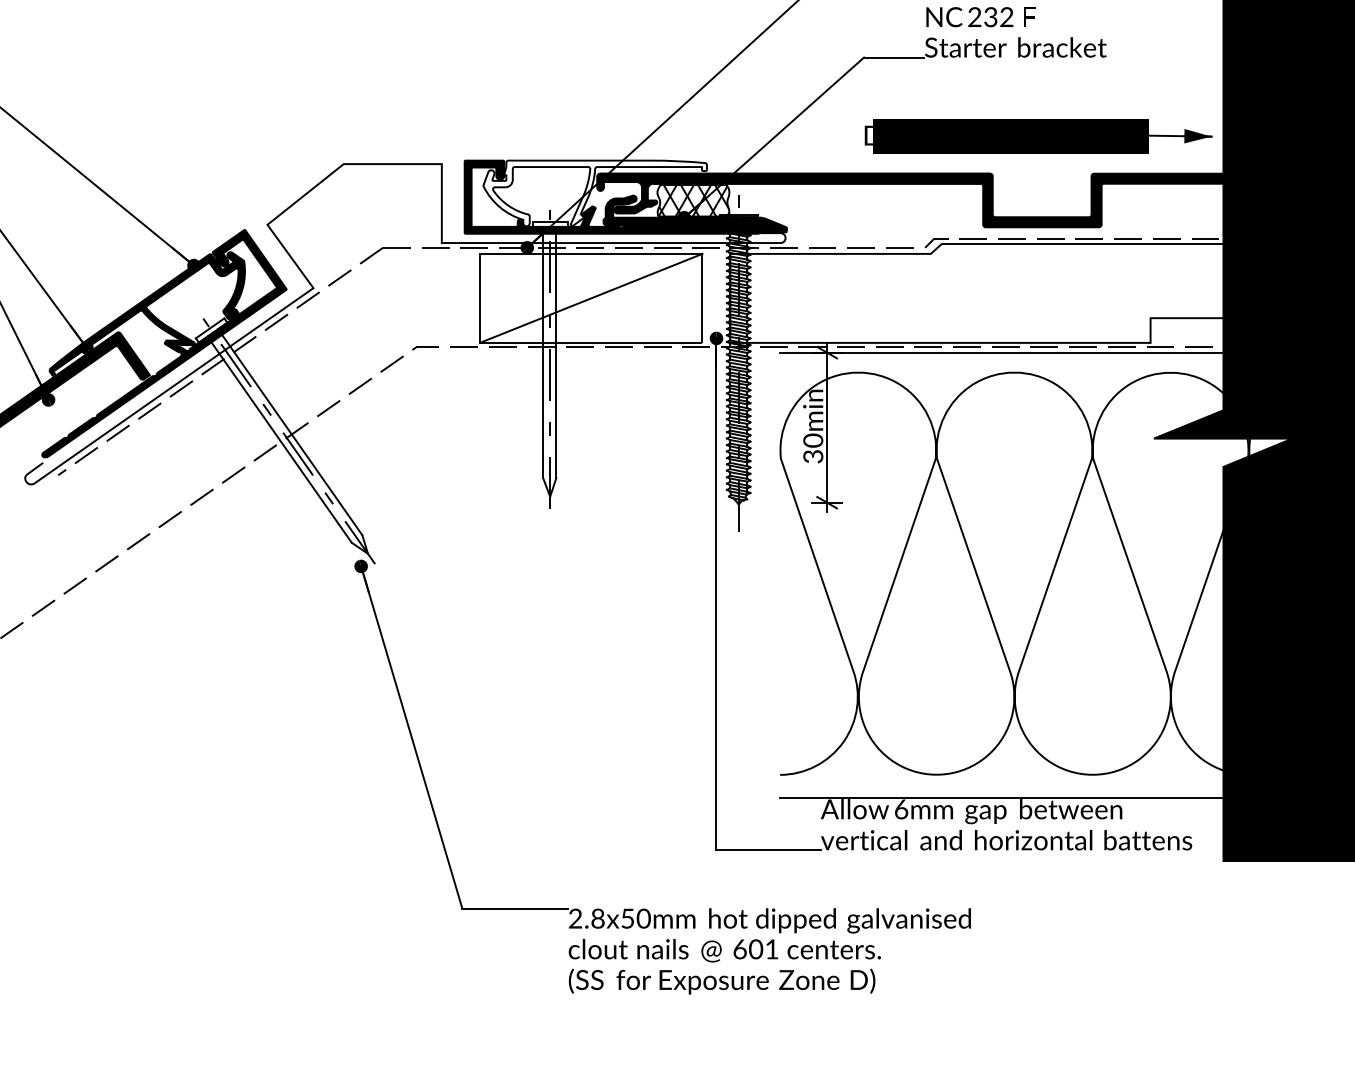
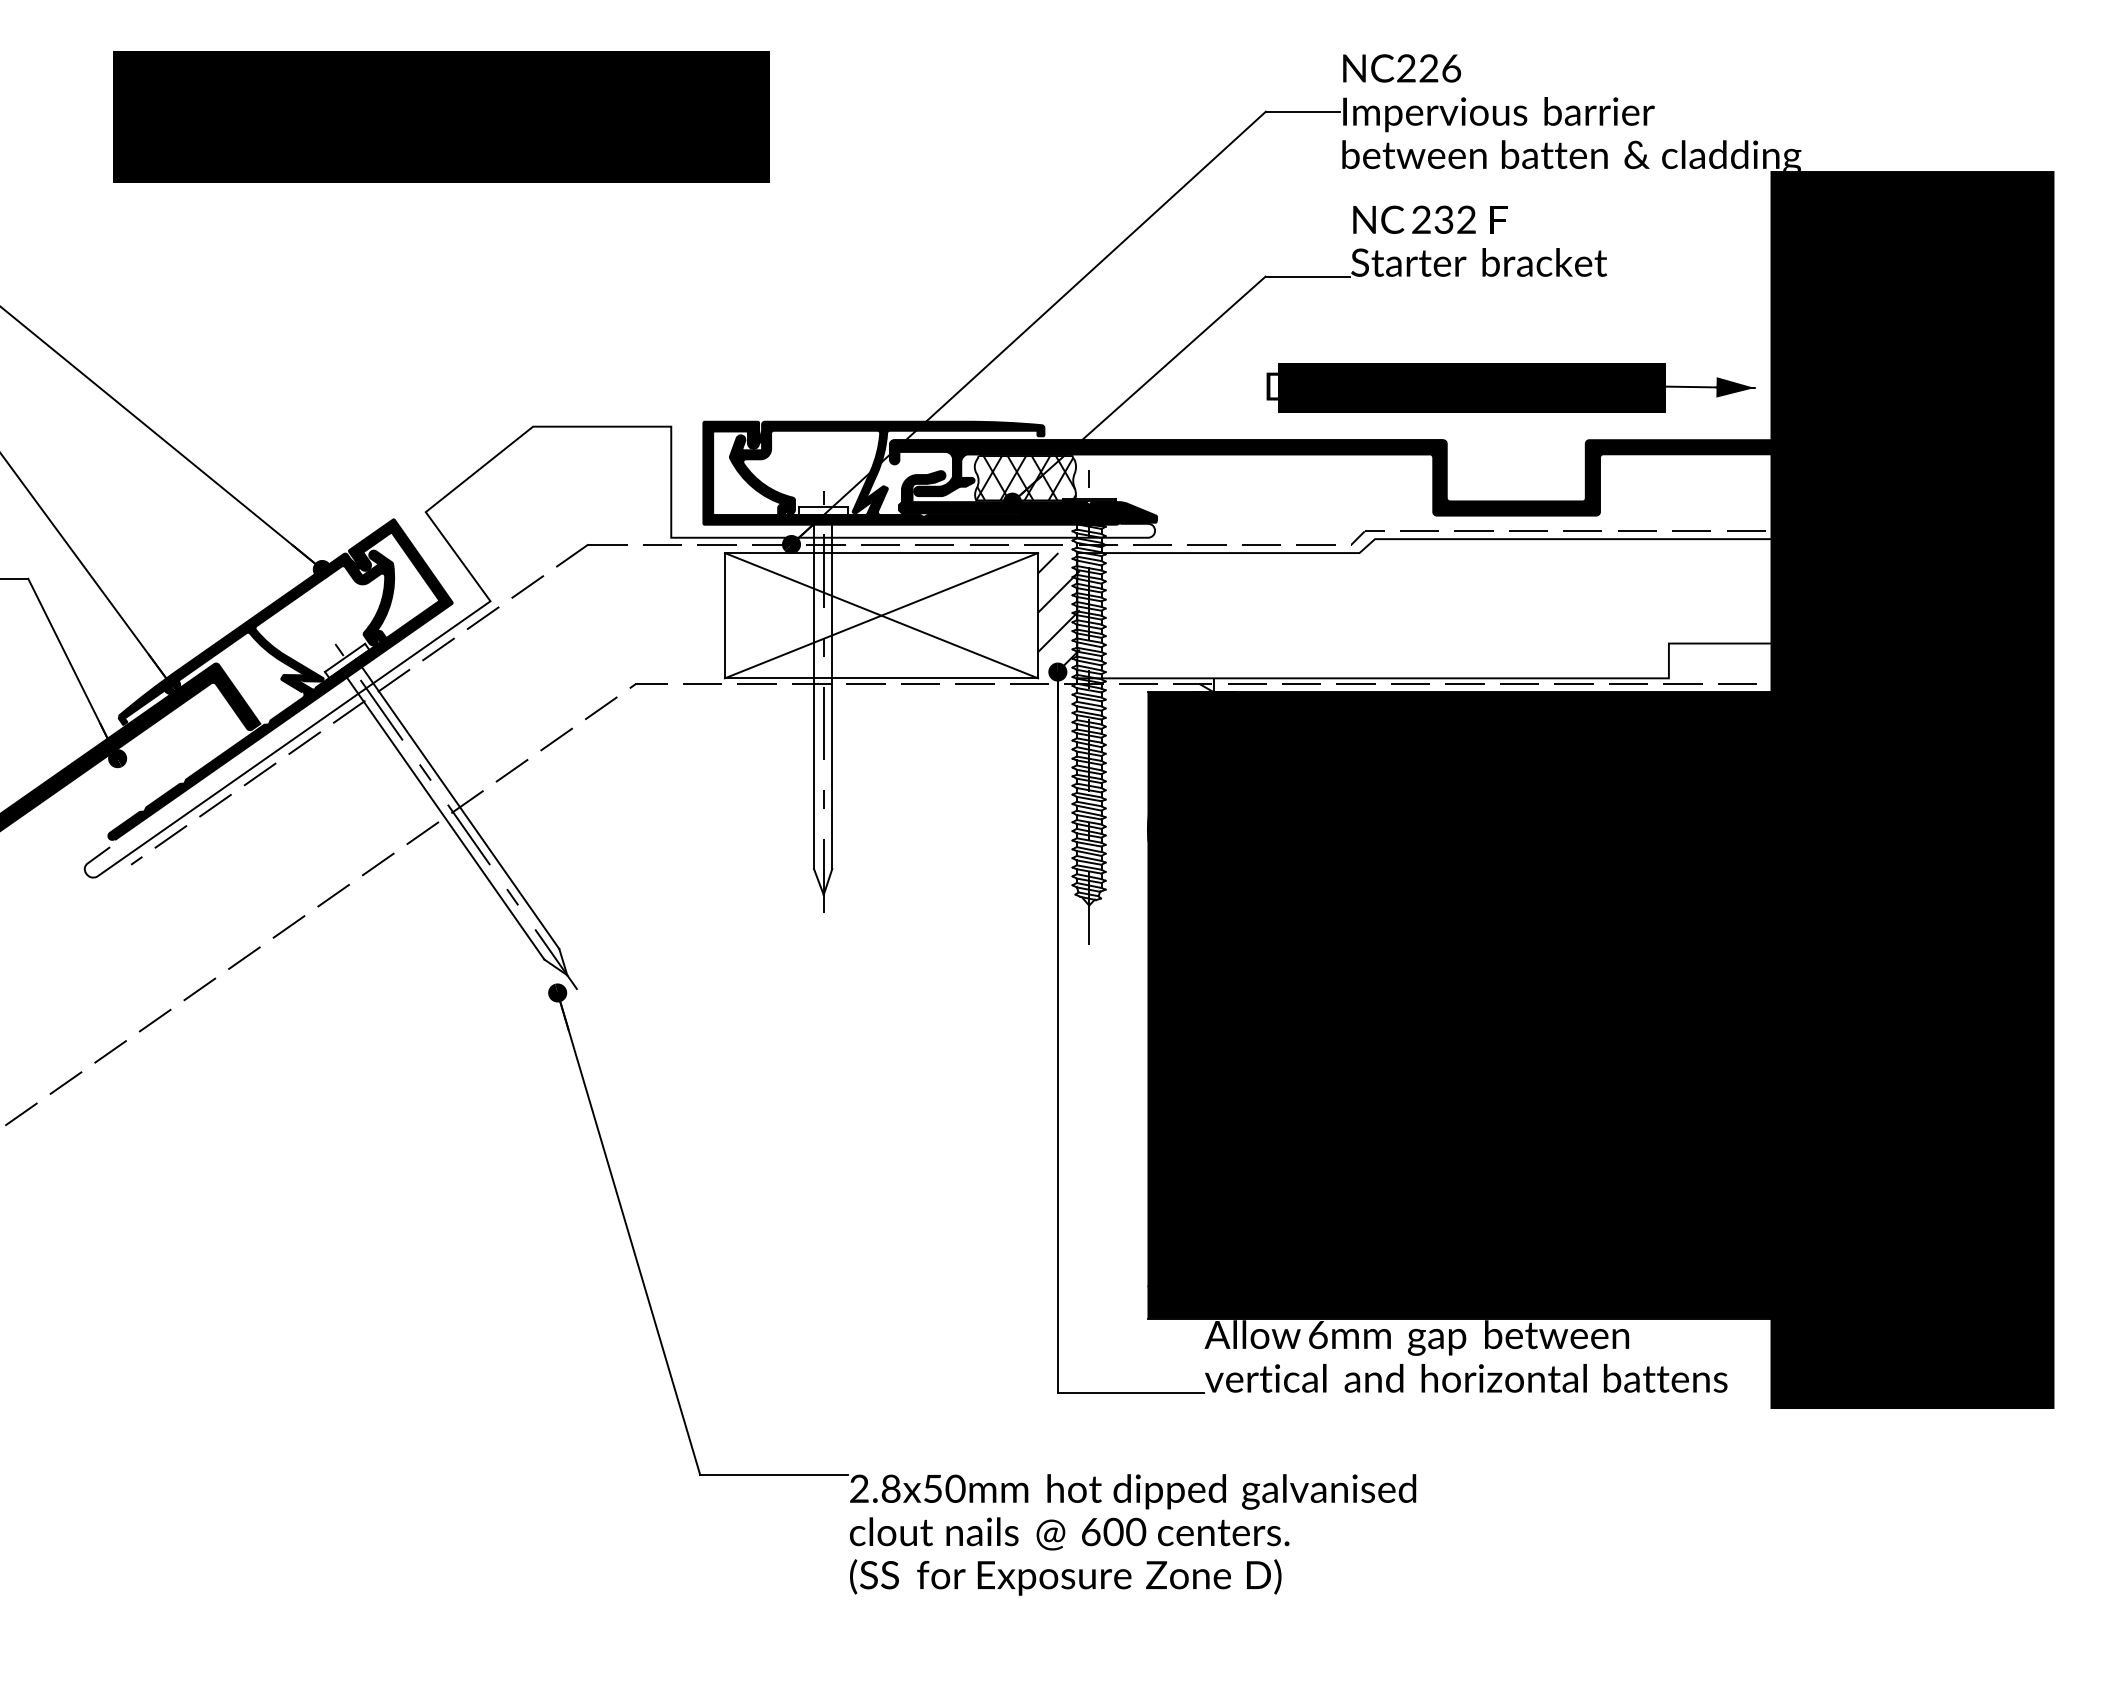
fill: (594, 193) -> (886, 467), added
line: (591, 298) -> (881, 615), added
hatch: (716, 298) -> (1058, 615), added
fill: (1035, 575) -> (1507, 1005), added
text: (772, 948) -> (1136, 1531), 601 -> 600

